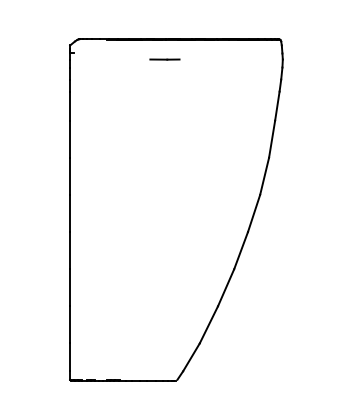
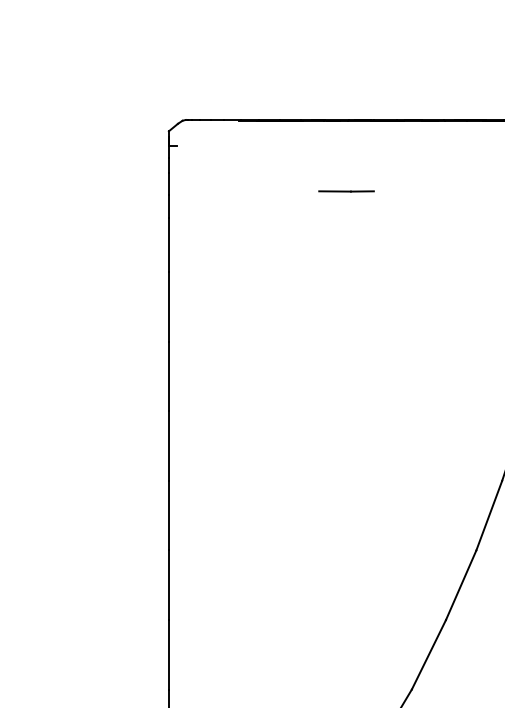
line: (164, 59) -> (345, 191), moved

